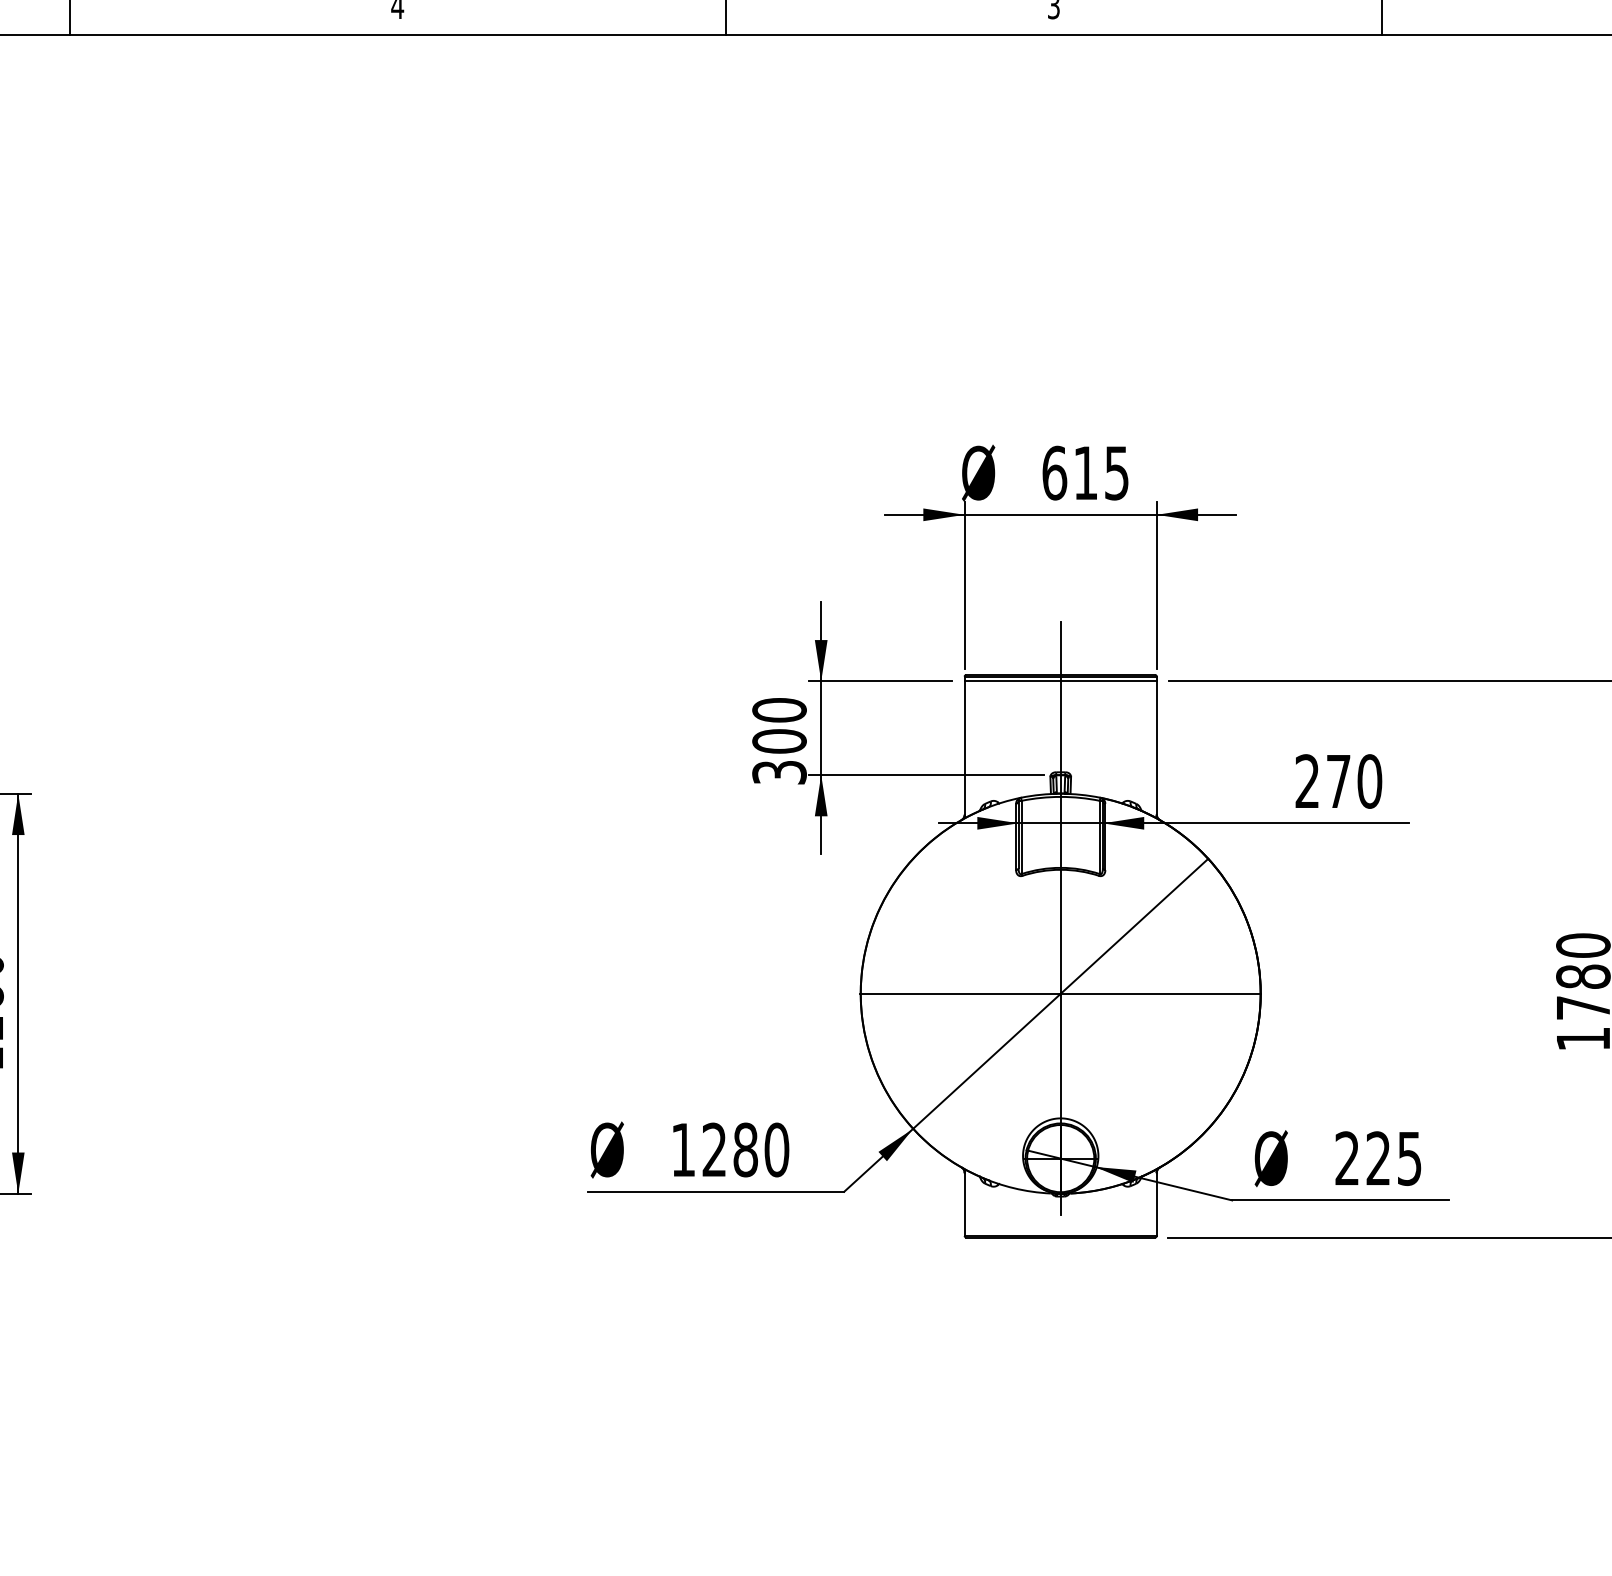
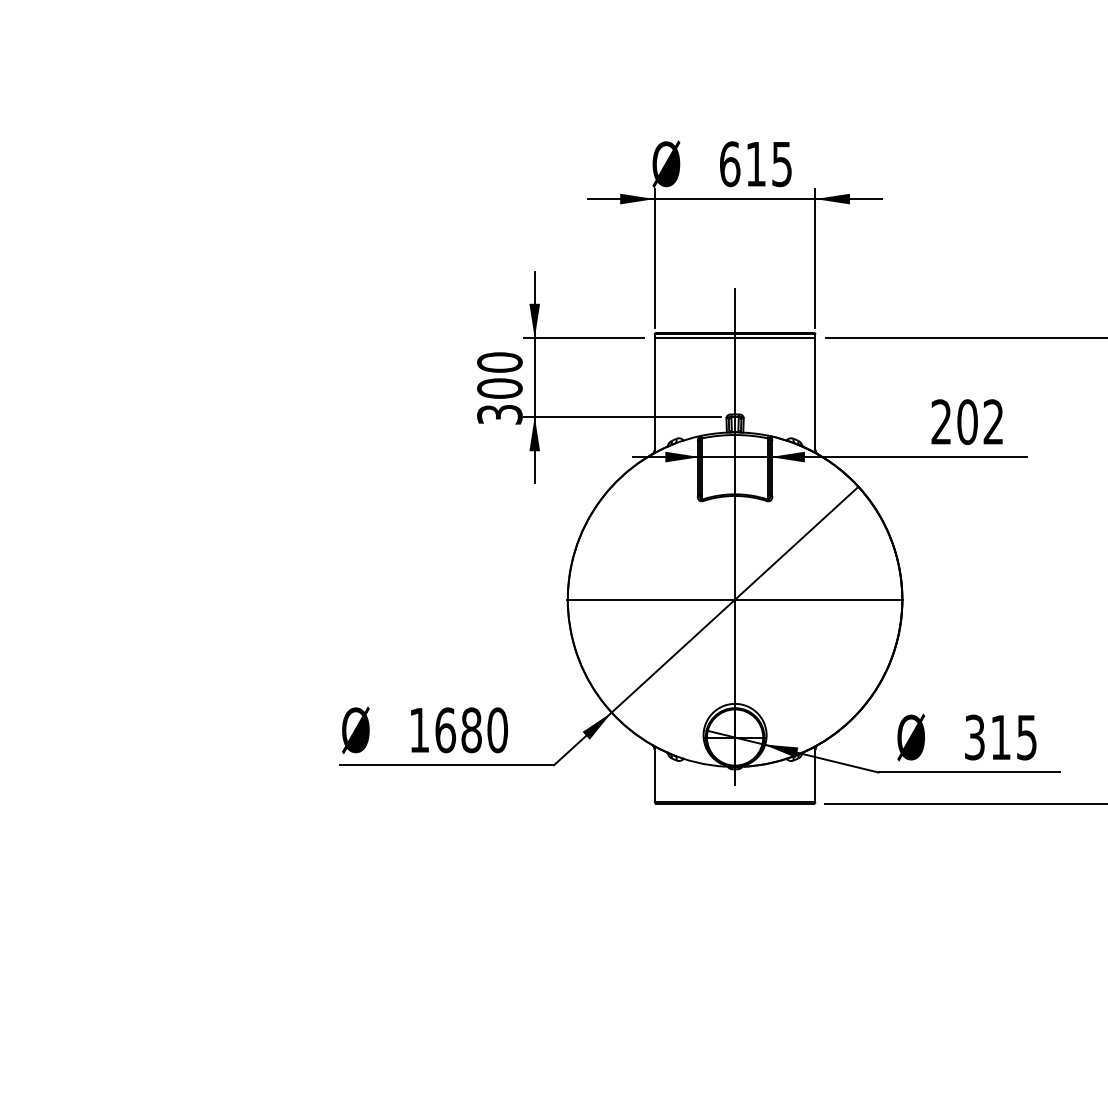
text: (1354, 781) -> (980, 422), 270 -> 202
text: (714, 1149) -> (445, 729), 1280 -> 1680
text: (1362, 1158) -> (987, 737), 225 -> 315

